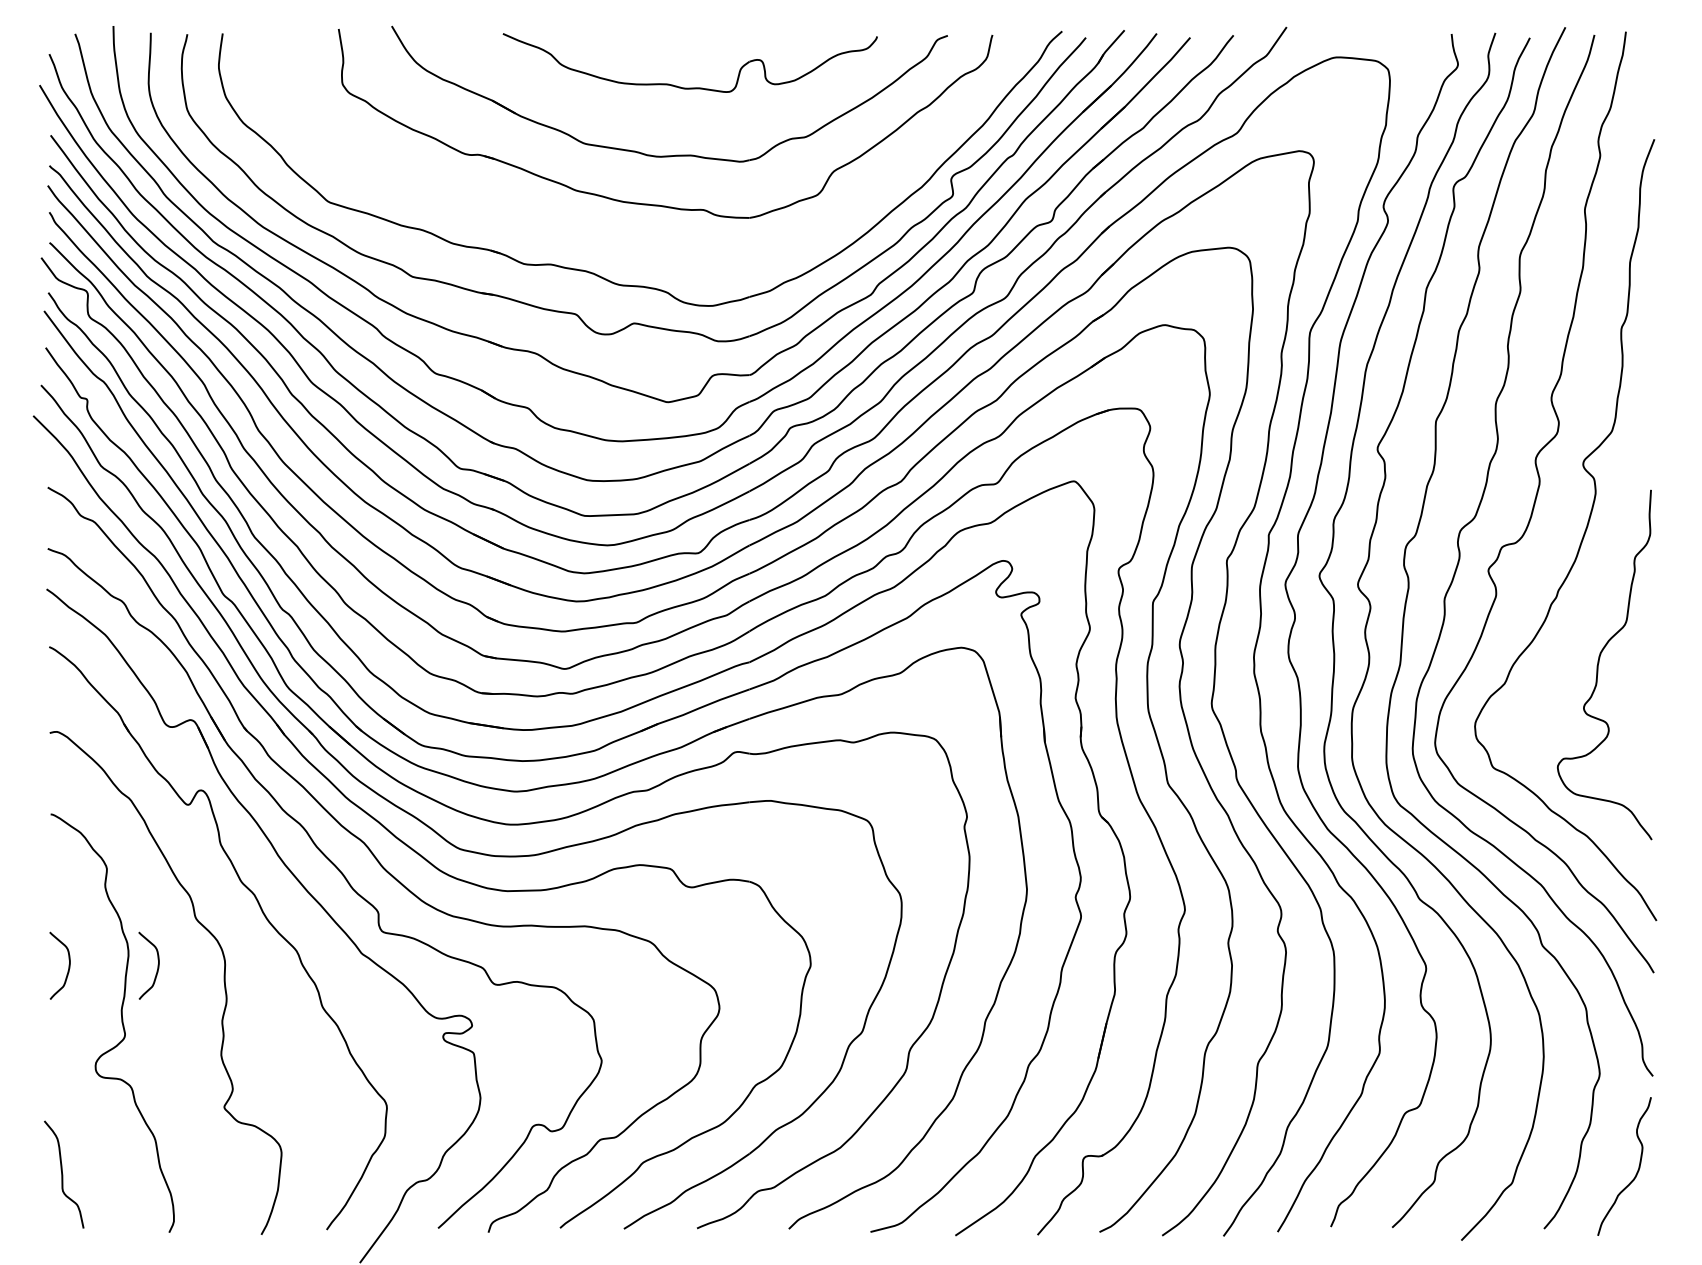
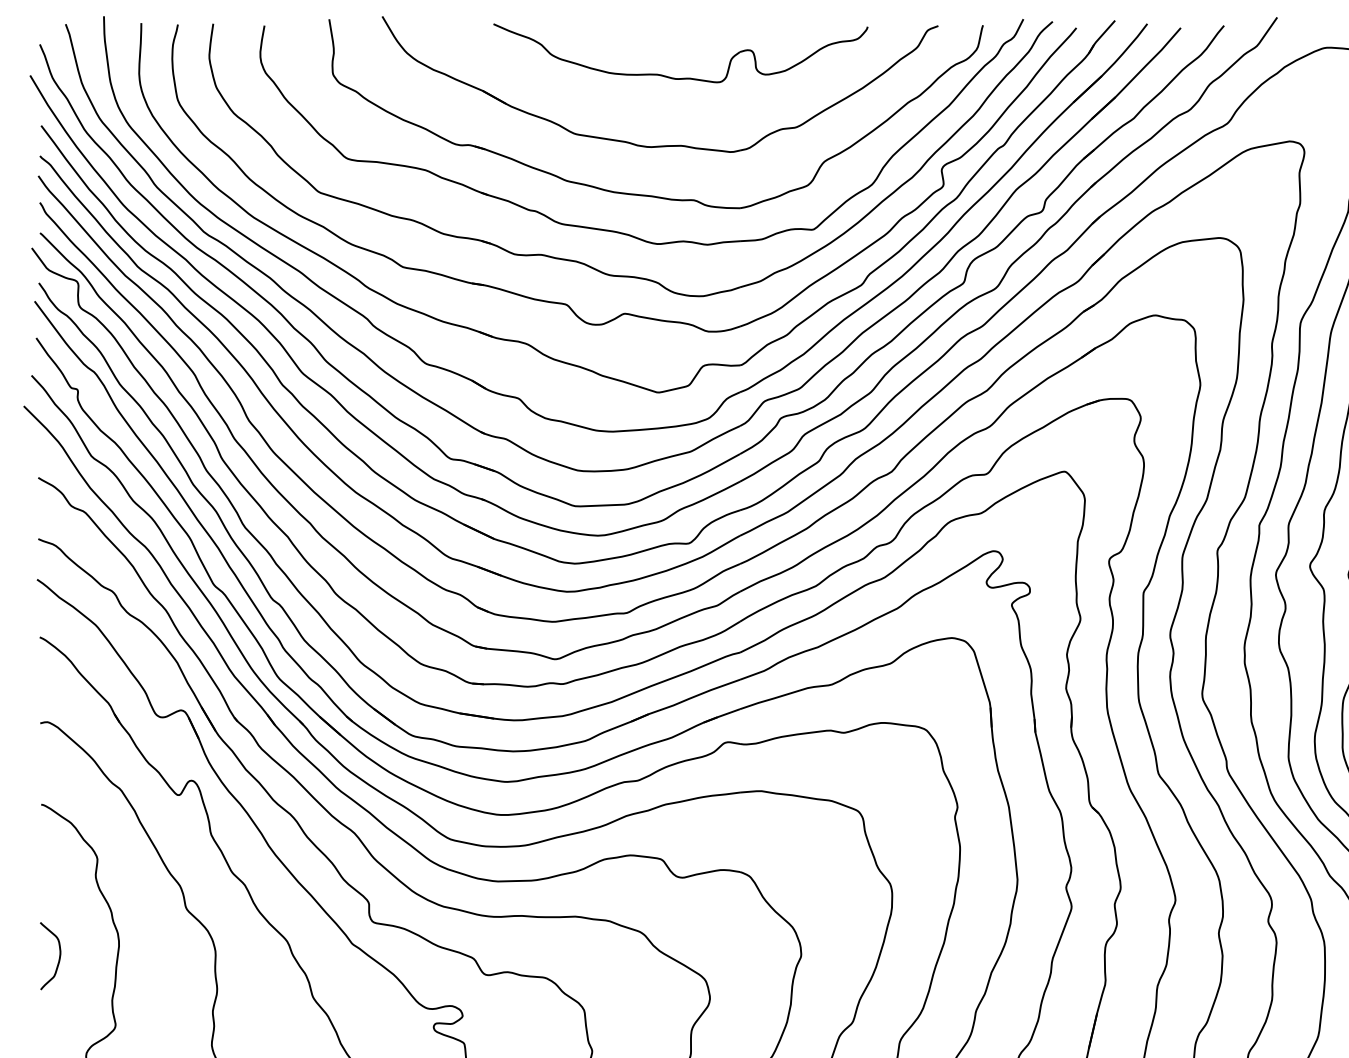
part: (625, 240) -> (616, 230), added
curve: (157, 965) -> (148, 955), removed

